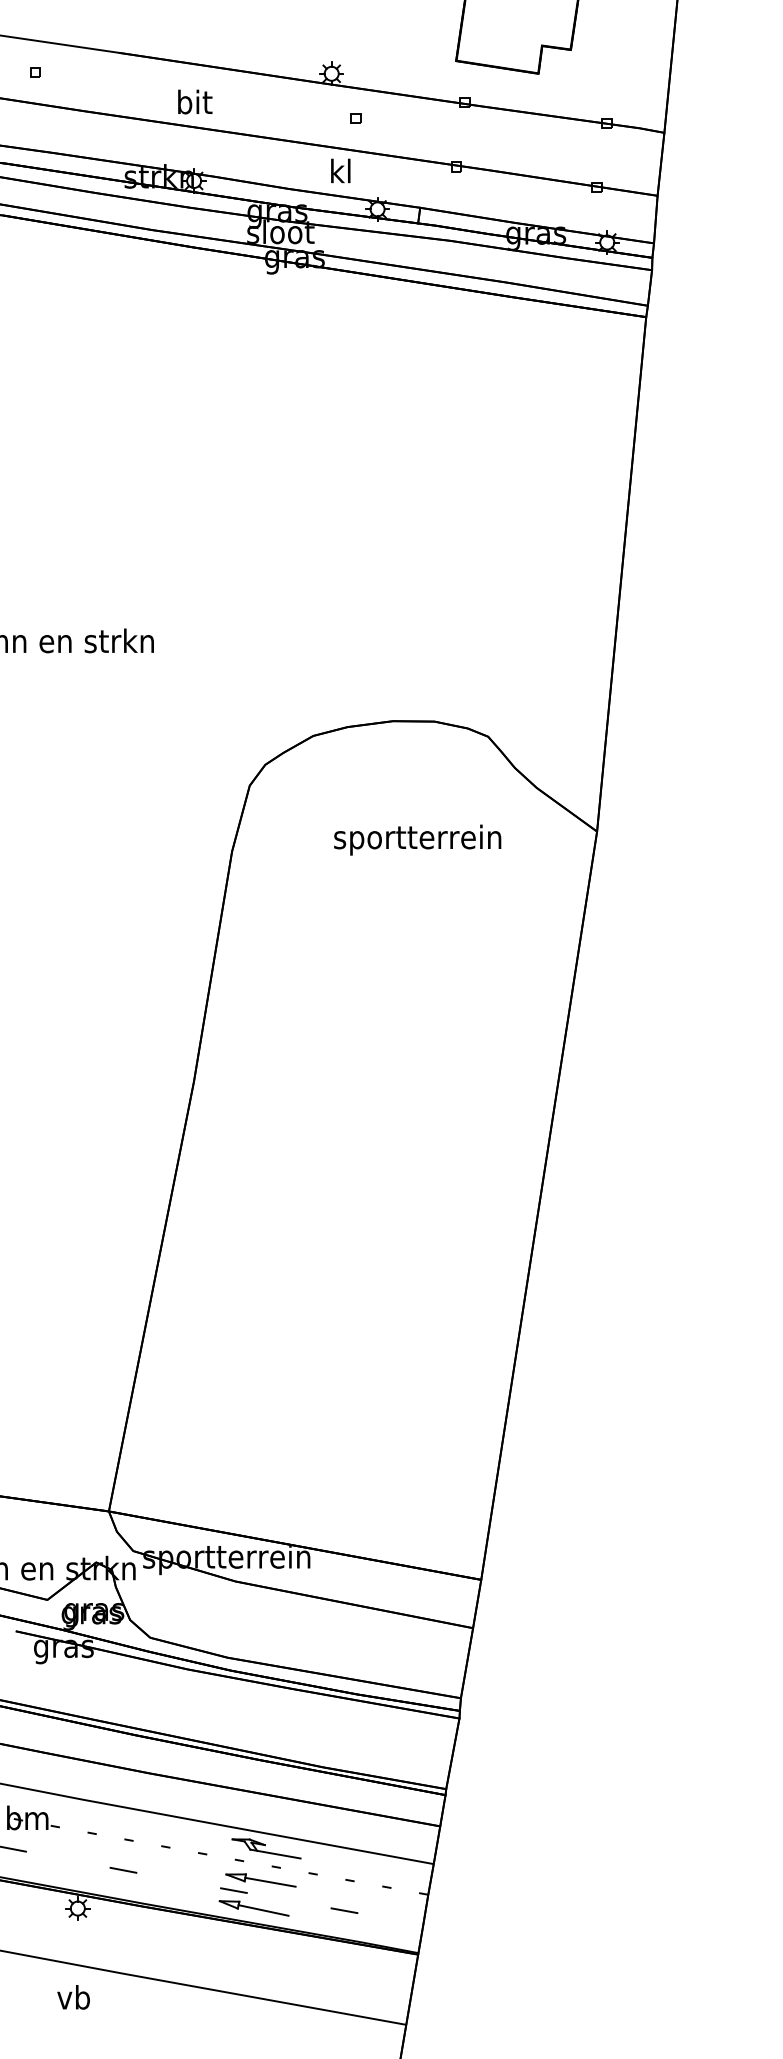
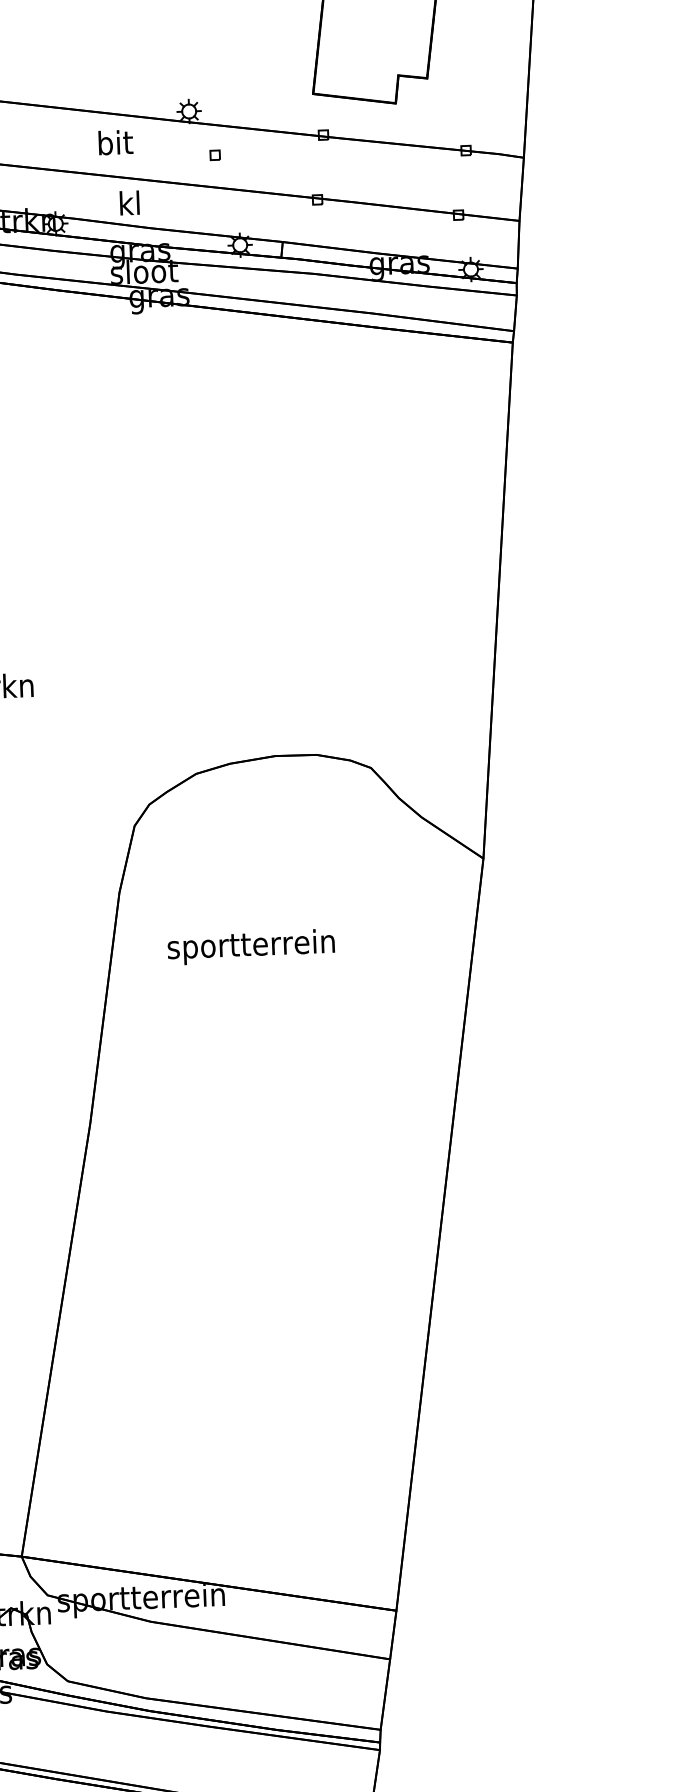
text: (195, 101) -> (116, 142), moved
text: (340, 170) -> (129, 202), moved
text: (417, 839) -> (251, 946), moved

